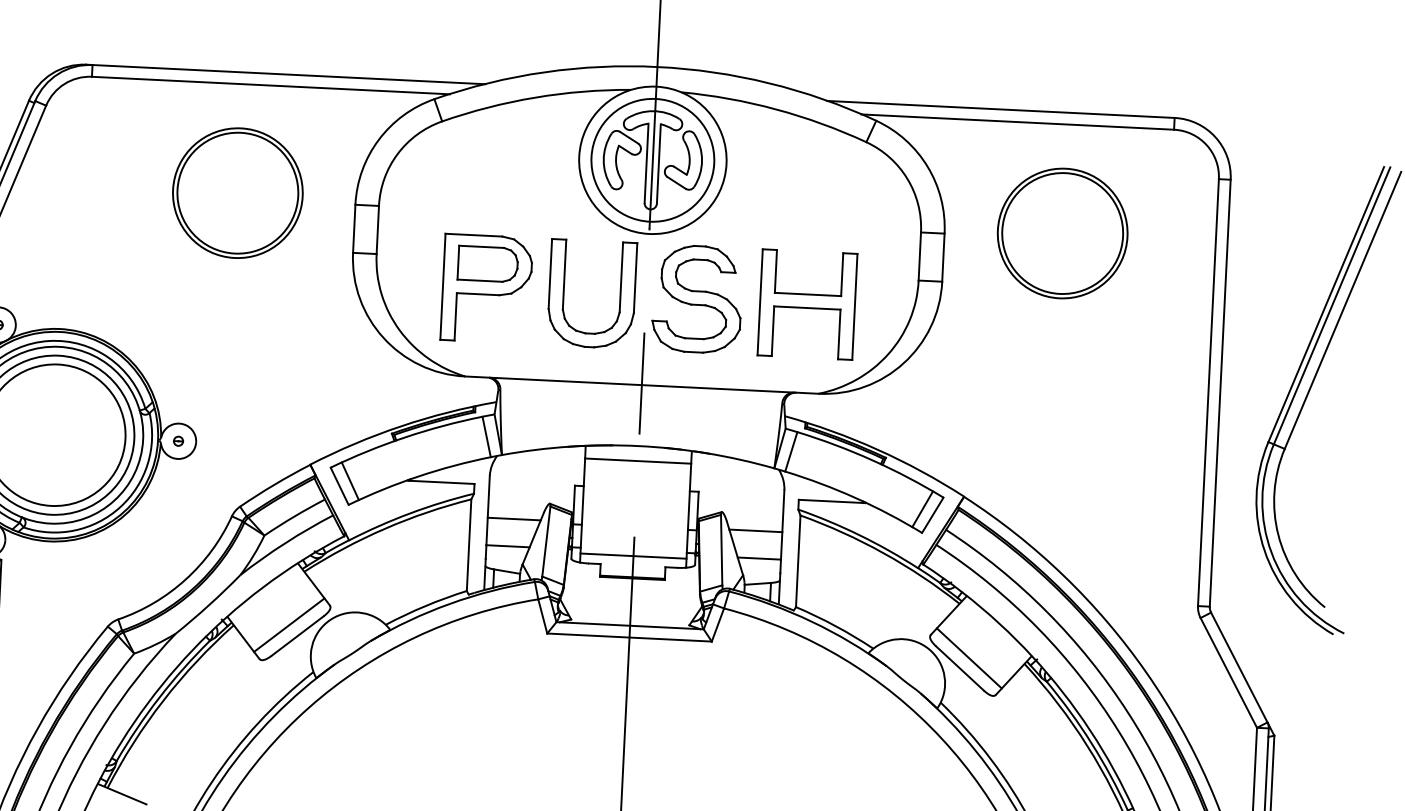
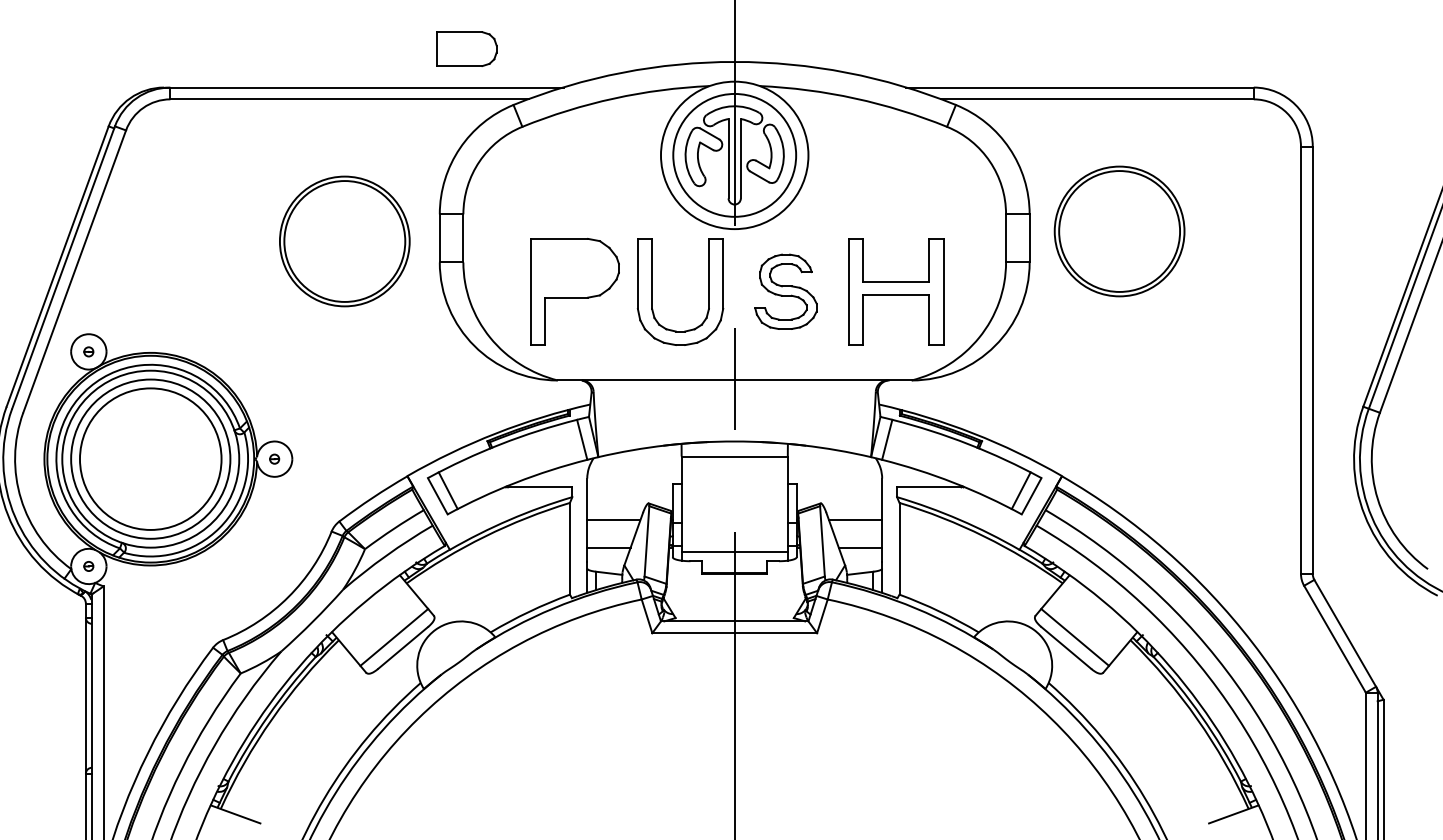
part: (237, 193) -> (344, 241), moved
part: (1062, 233) -> (1119, 231), moved
part: (487, 263) -> (466, 48), moved
part: (696, 298) -> (785, 291), size x0.7

